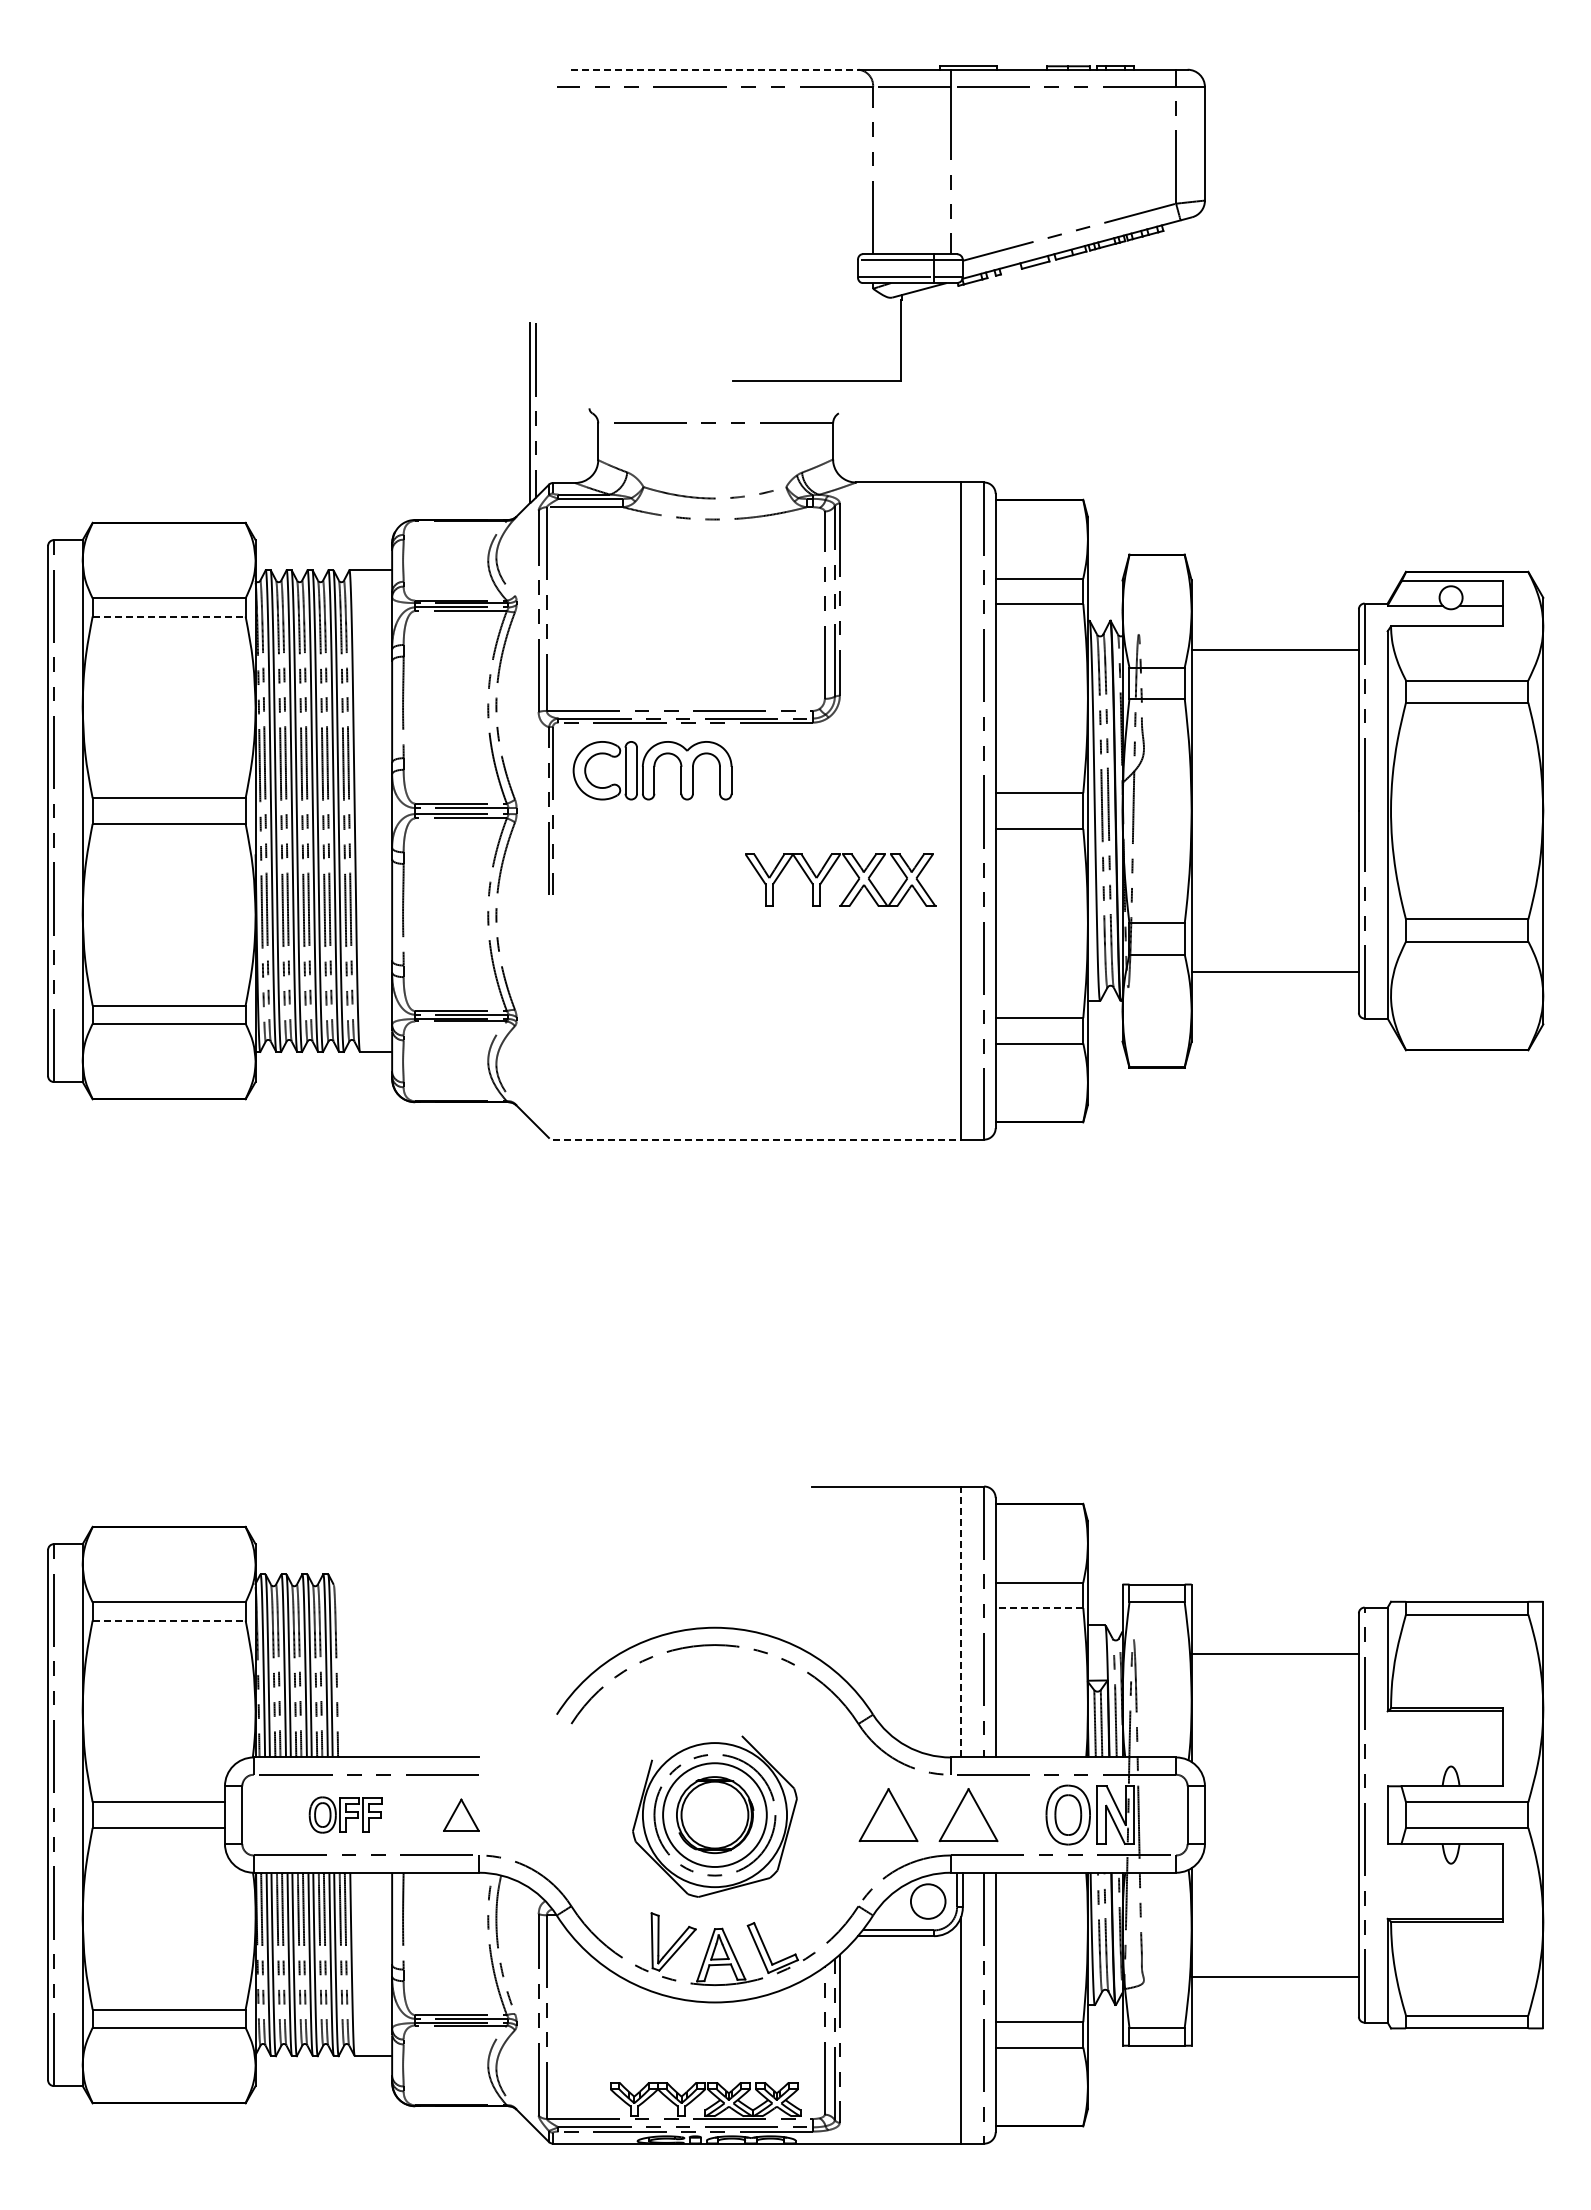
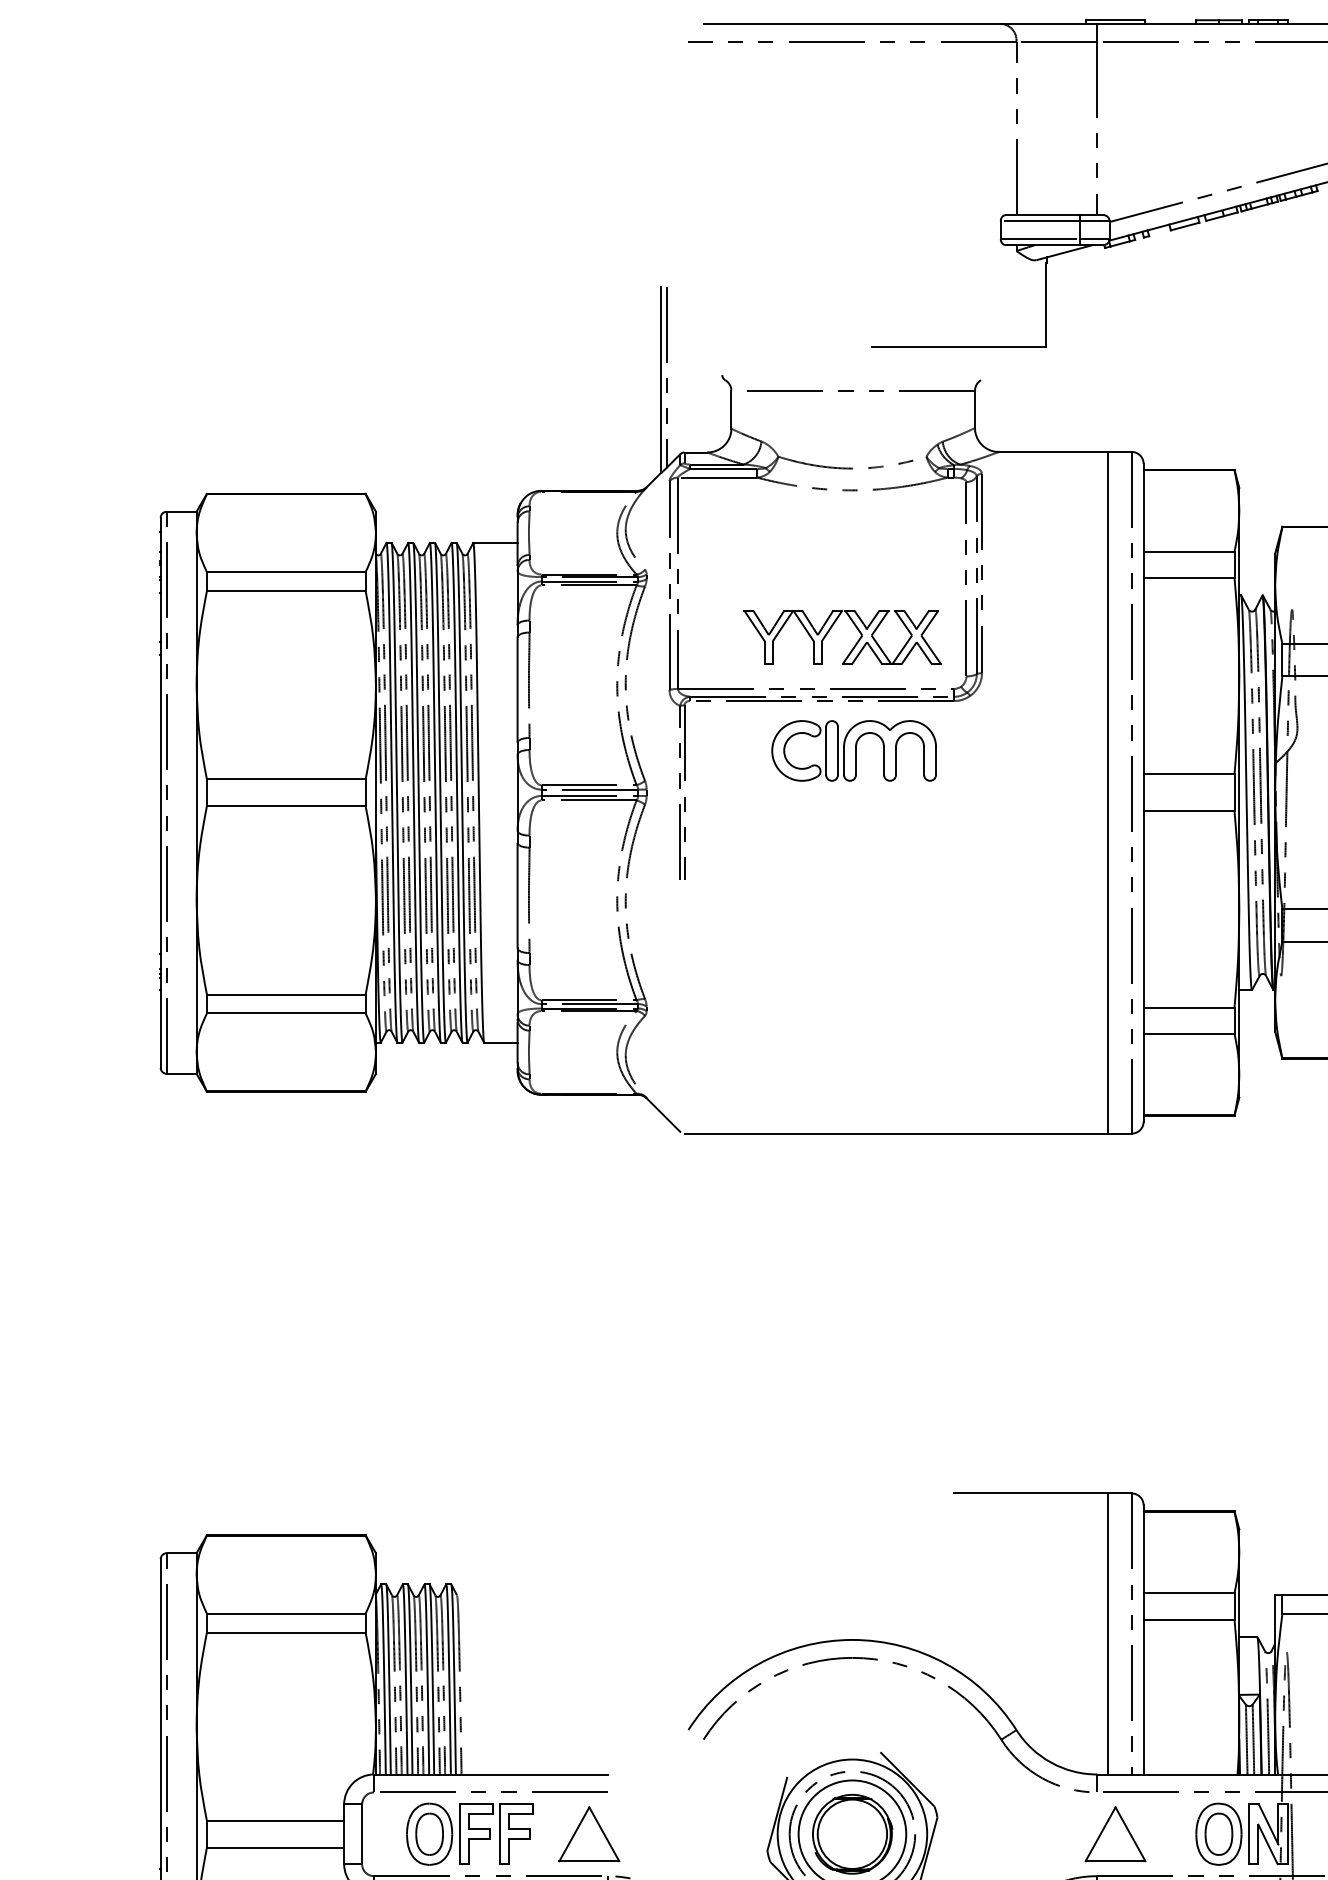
line: (714, 69) -> (851, 23), dashed -> solid
line: (169, 616) -> (286, 590), dashed -> solid
part: (652, 770) -> (854, 750), moved
part: (829, 872) -> (831, 629), moved
line: (757, 1139) -> (896, 1133), dashed -> solid
line: (1039, 1608) -> (1189, 1619), dashed -> solid
line: (169, 1620) -> (286, 1632), dashed -> solid
line: (961, 1621) -> (1108, 1633), dashed -> solid
part: (345, 1814) -> (469, 1833), size x1.67
part: (461, 1815) -> (589, 1834), size x1.67
part: (888, 1815) -> (1032, 1834), removed

